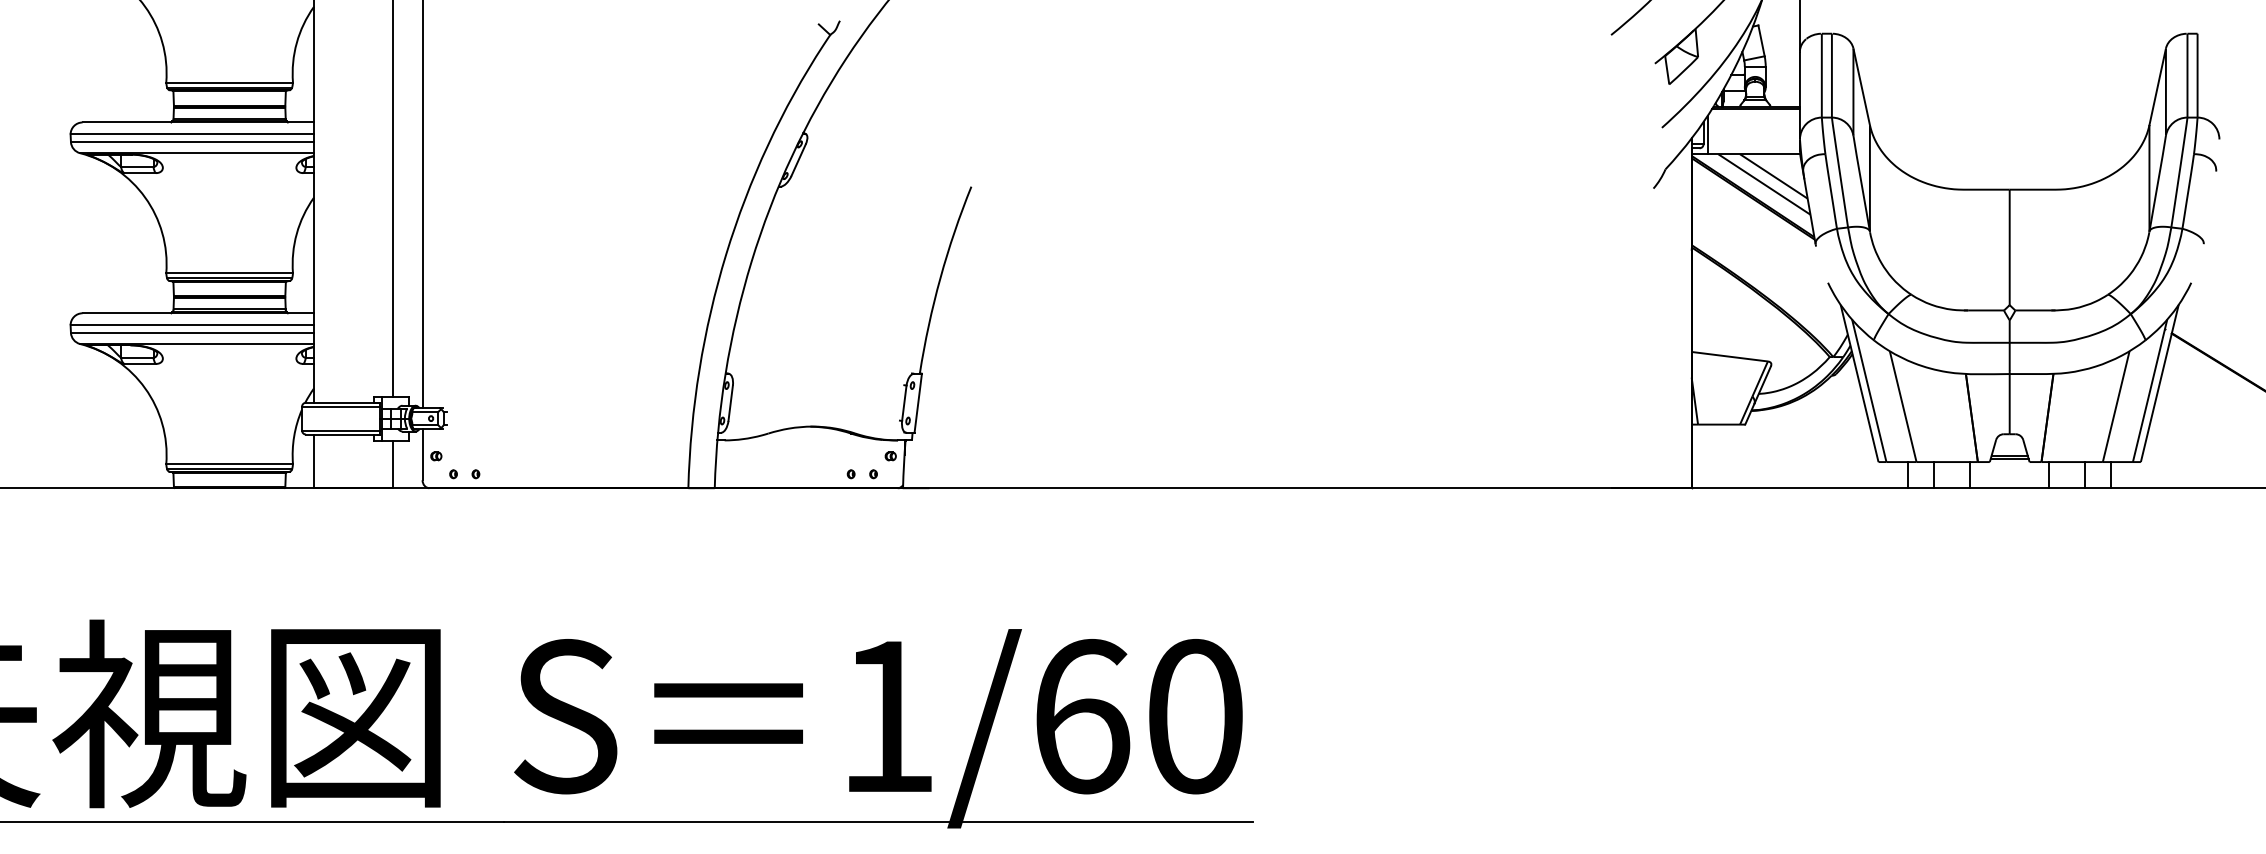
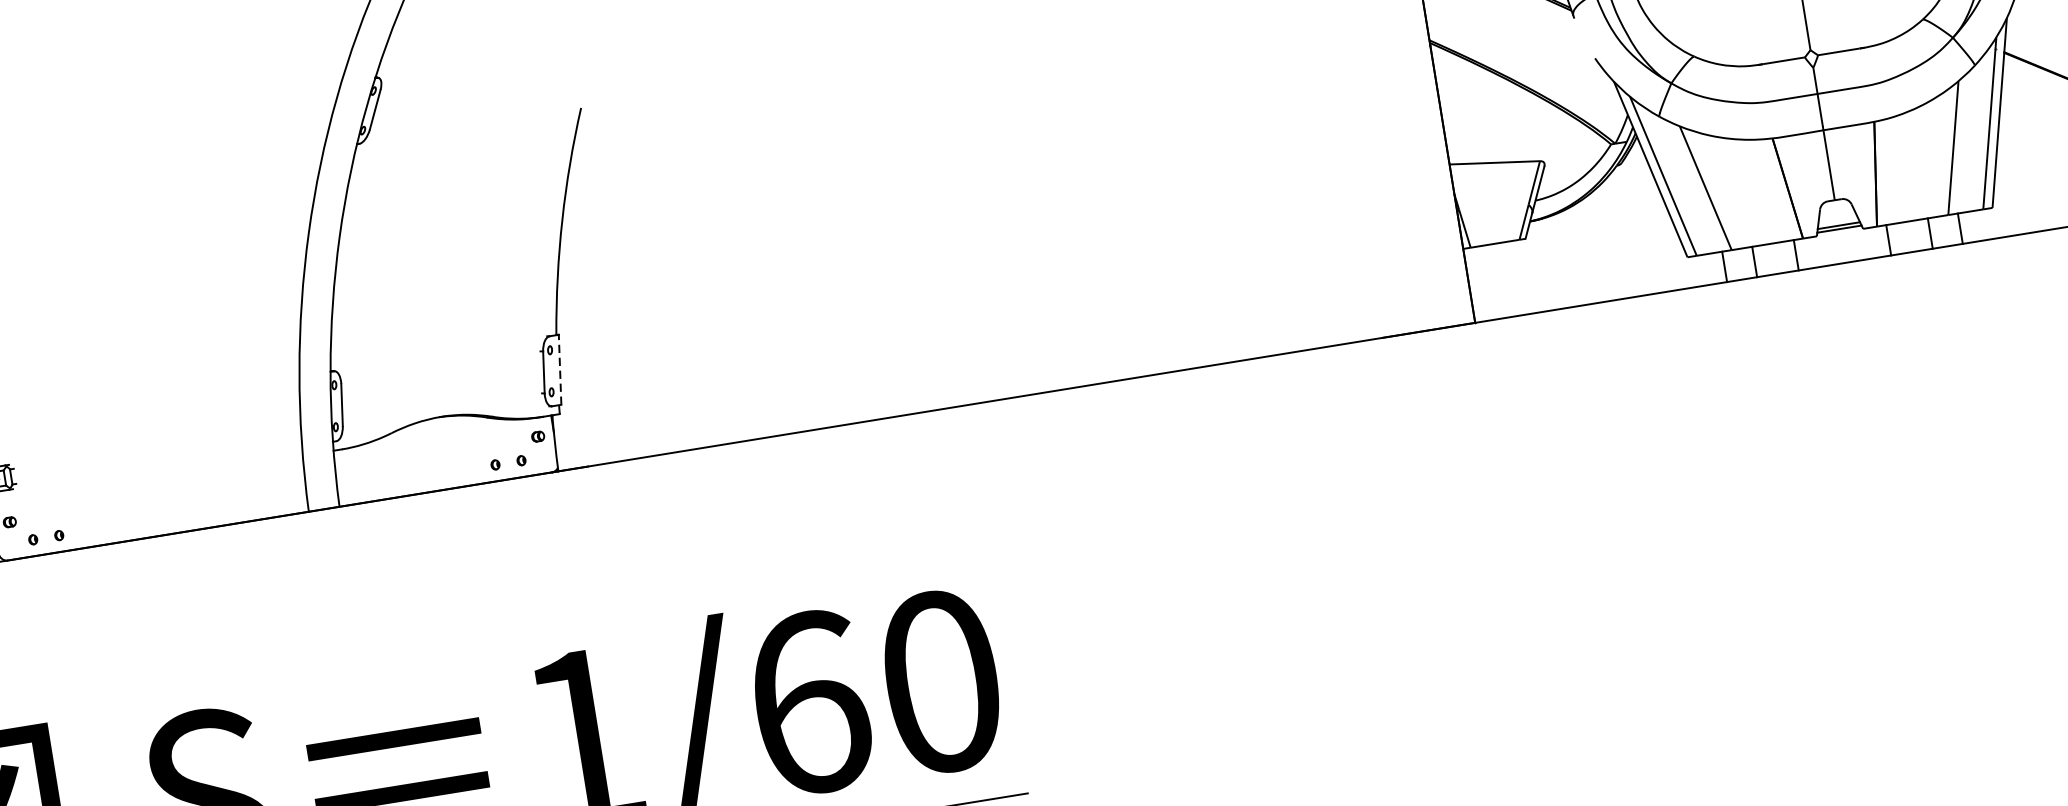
line: (918, 403) -> (560, 369), solid -> dashed

